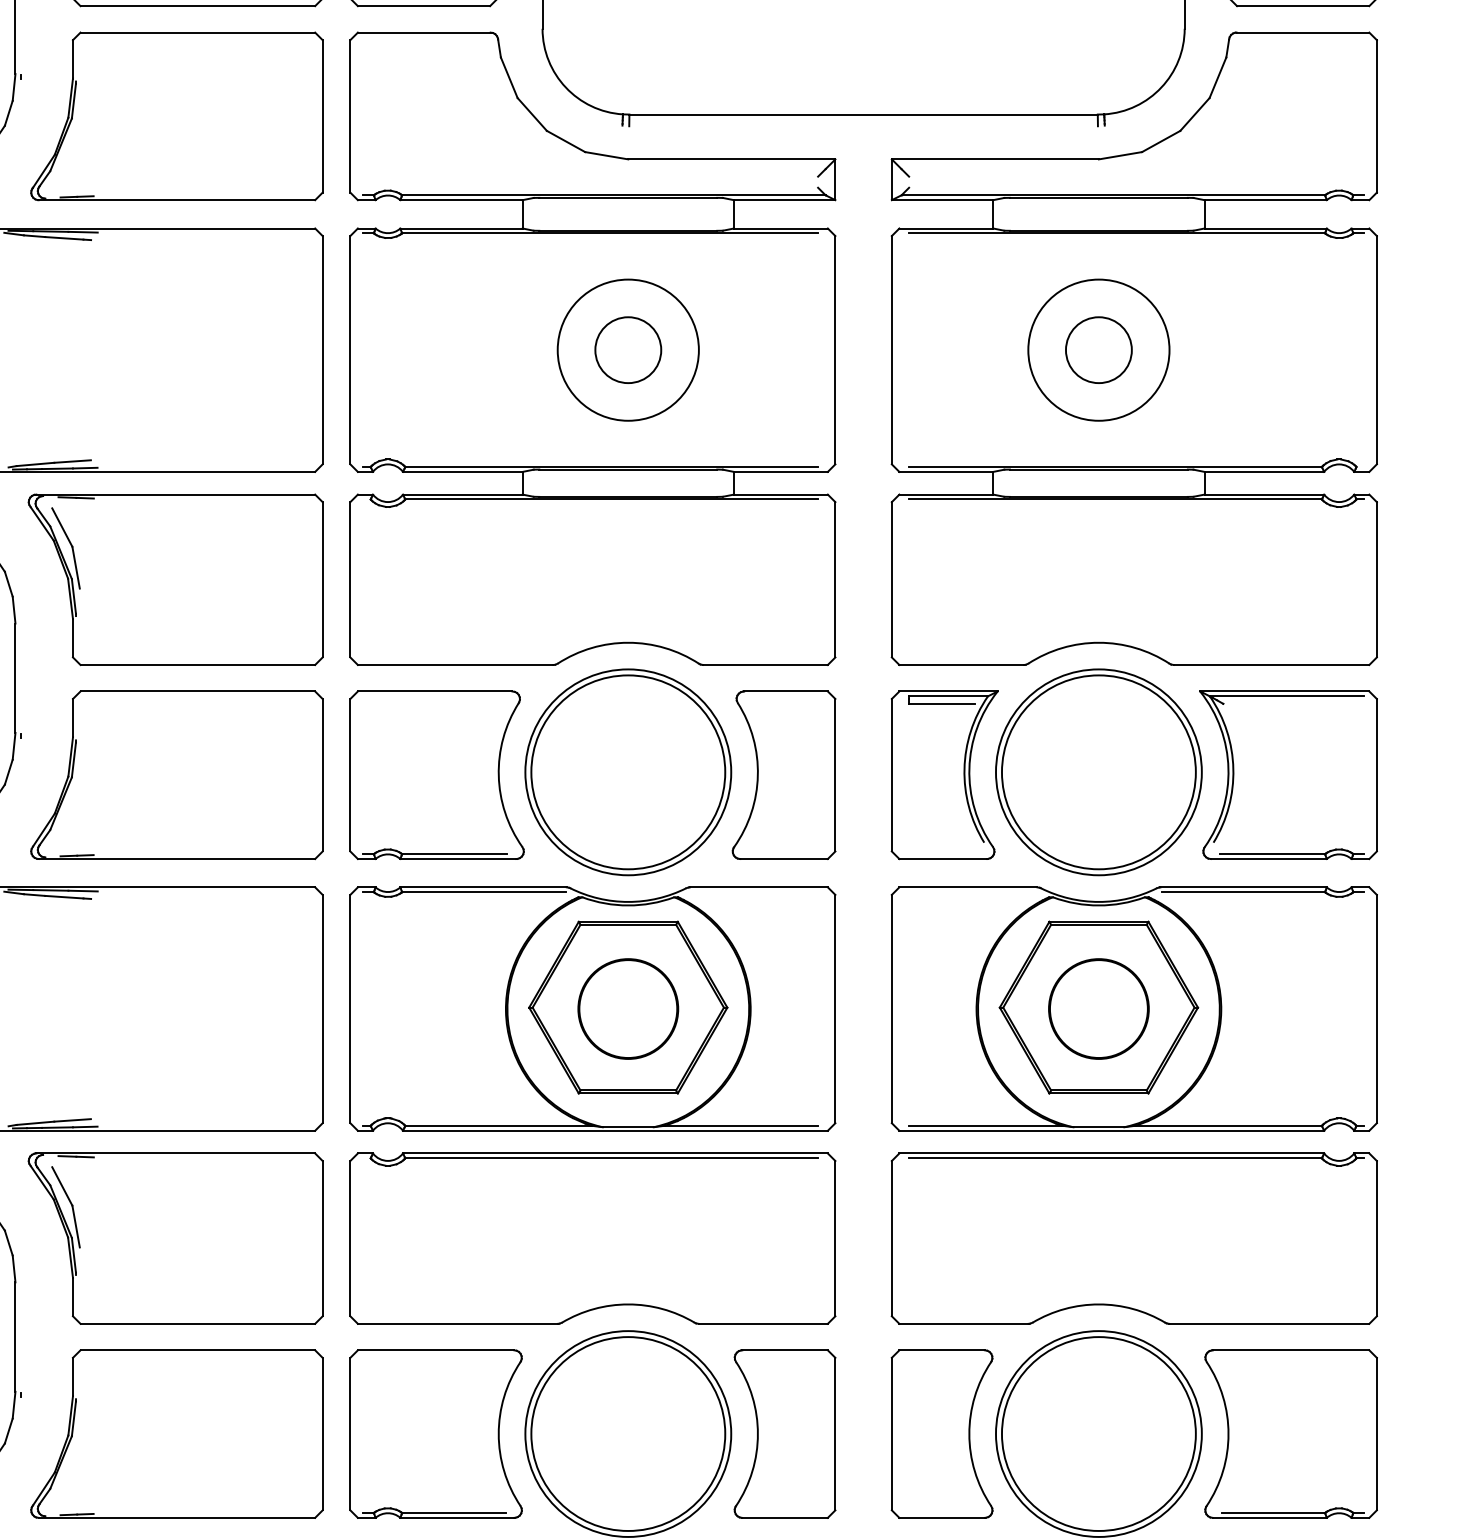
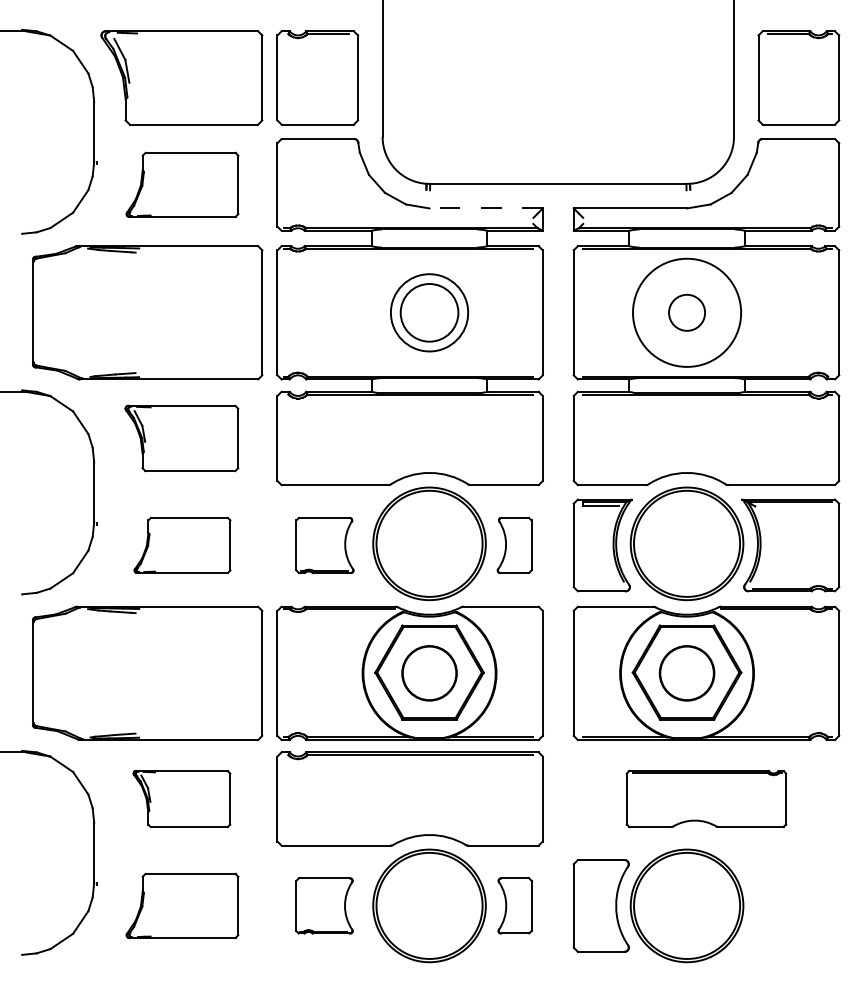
part: (176, 115) -> (182, 184), size x0.7
line: (732, 159) -> (486, 208), solid -> dashed
circle: (628, 349) -> (429, 312), size x1.6
circle: (1097, 349) -> (686, 312), size x1.4
part: (174, 579) -> (181, 438), size x0.7
part: (176, 775) -> (182, 545), size x0.6
part: (436, 775) -> (324, 545), size x0.6
part: (783, 775) -> (514, 545), size x0.6
part: (174, 1237) -> (181, 798), size x0.6
part: (1134, 1237) -> (706, 798), size x0.6
part: (176, 1433) -> (182, 905), size x0.7
part: (436, 1433) -> (324, 905), size x0.6
part: (783, 1433) -> (514, 905), size x0.6
part: (1291, 1433) -> (792, 905), removed

